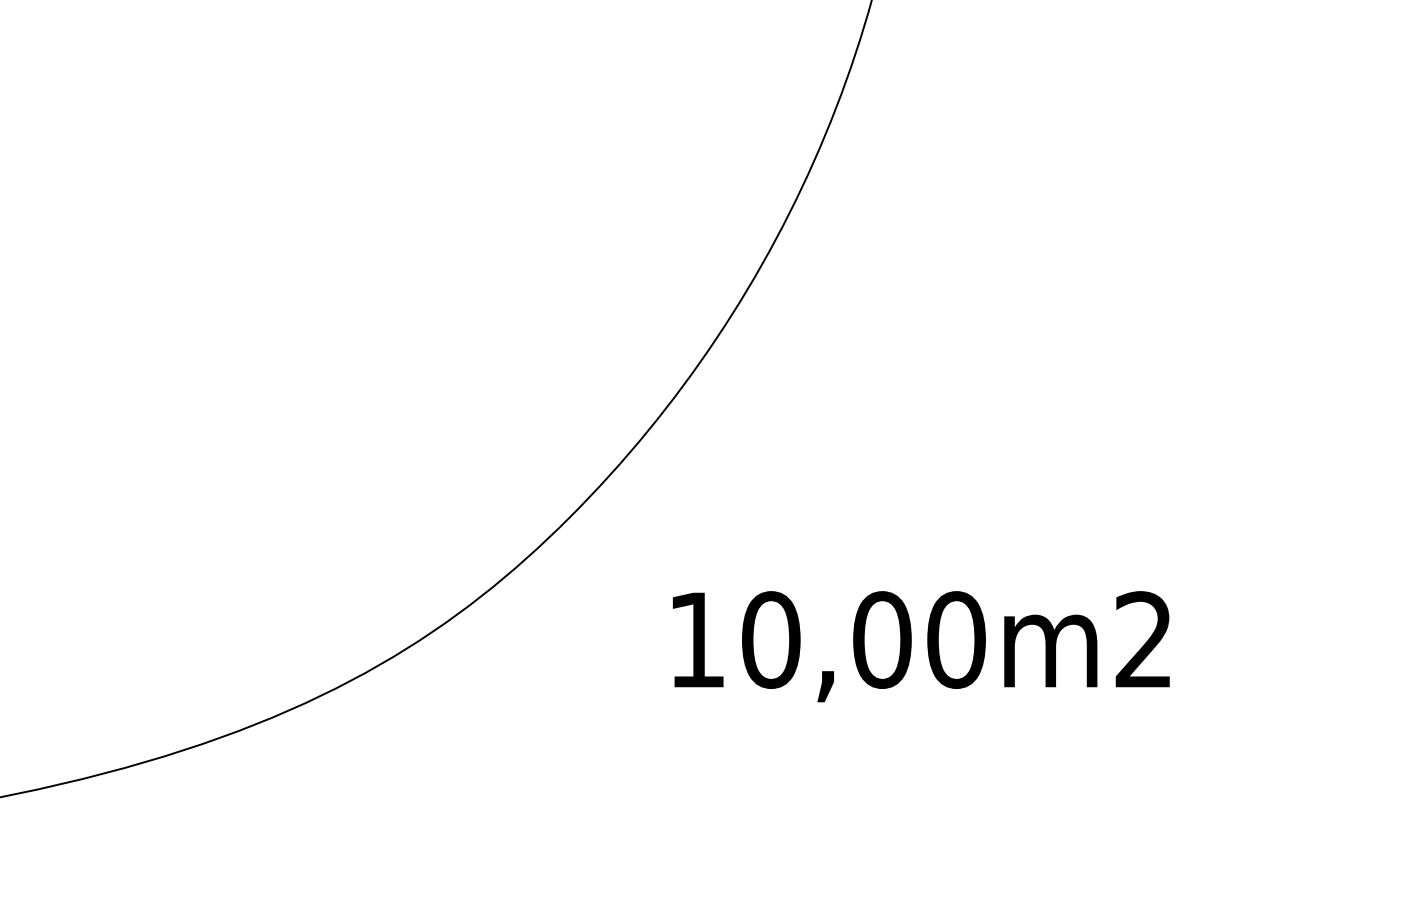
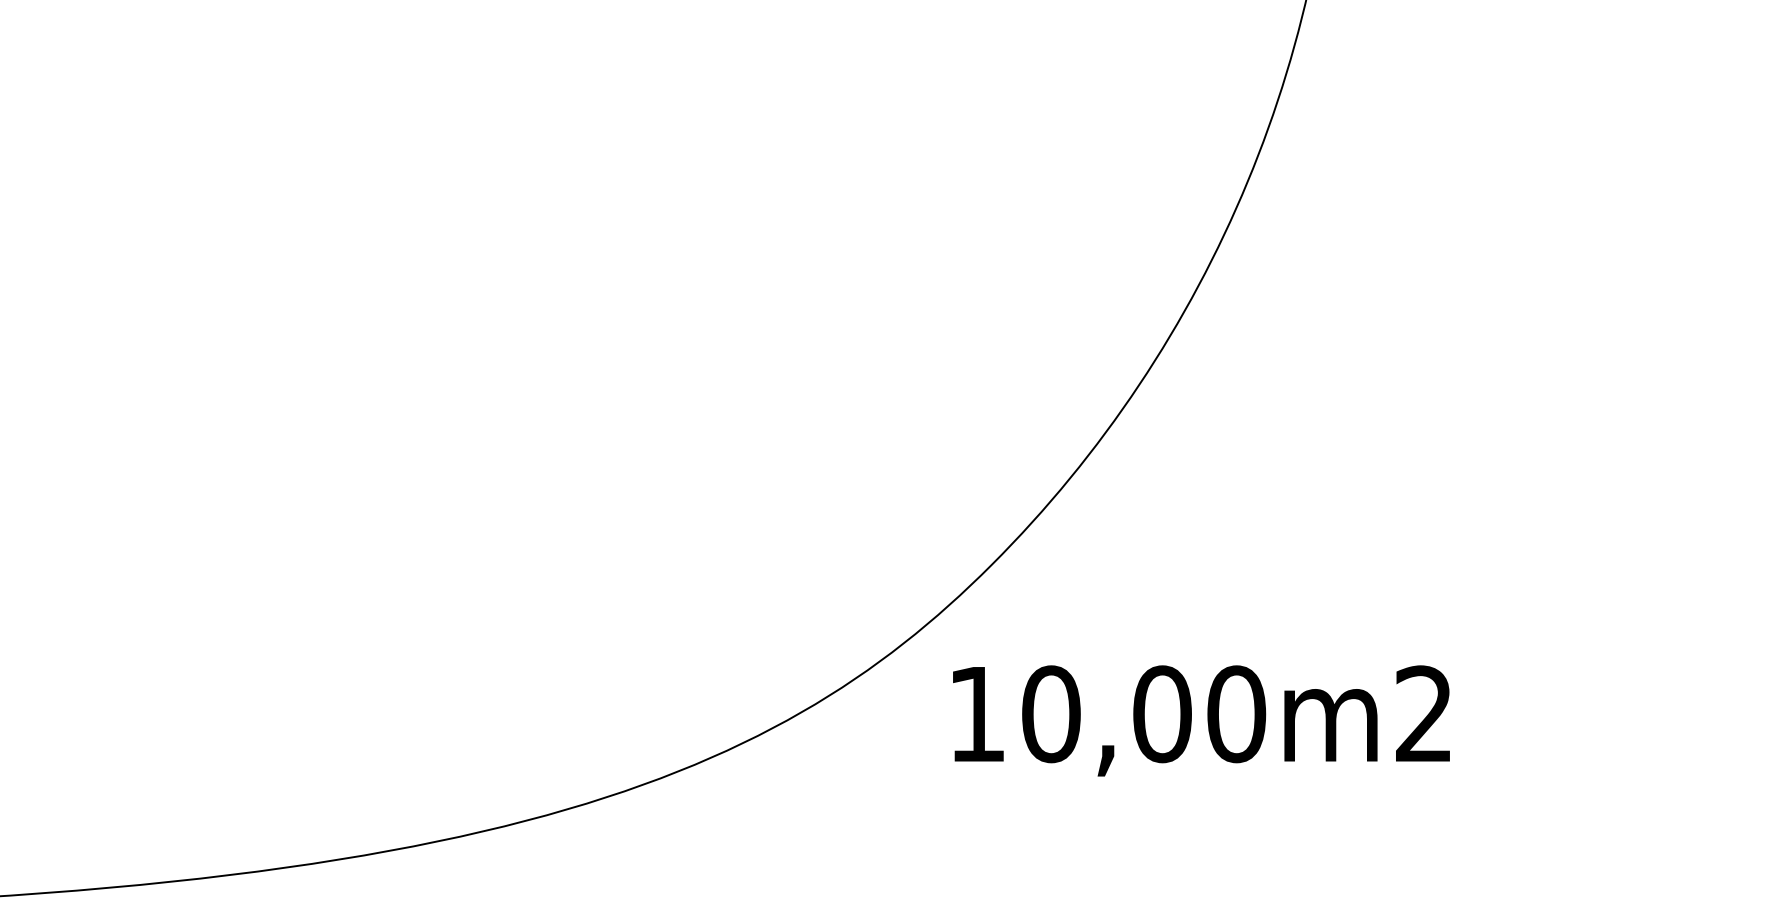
text: (921, 646) -> (1201, 720), moved

